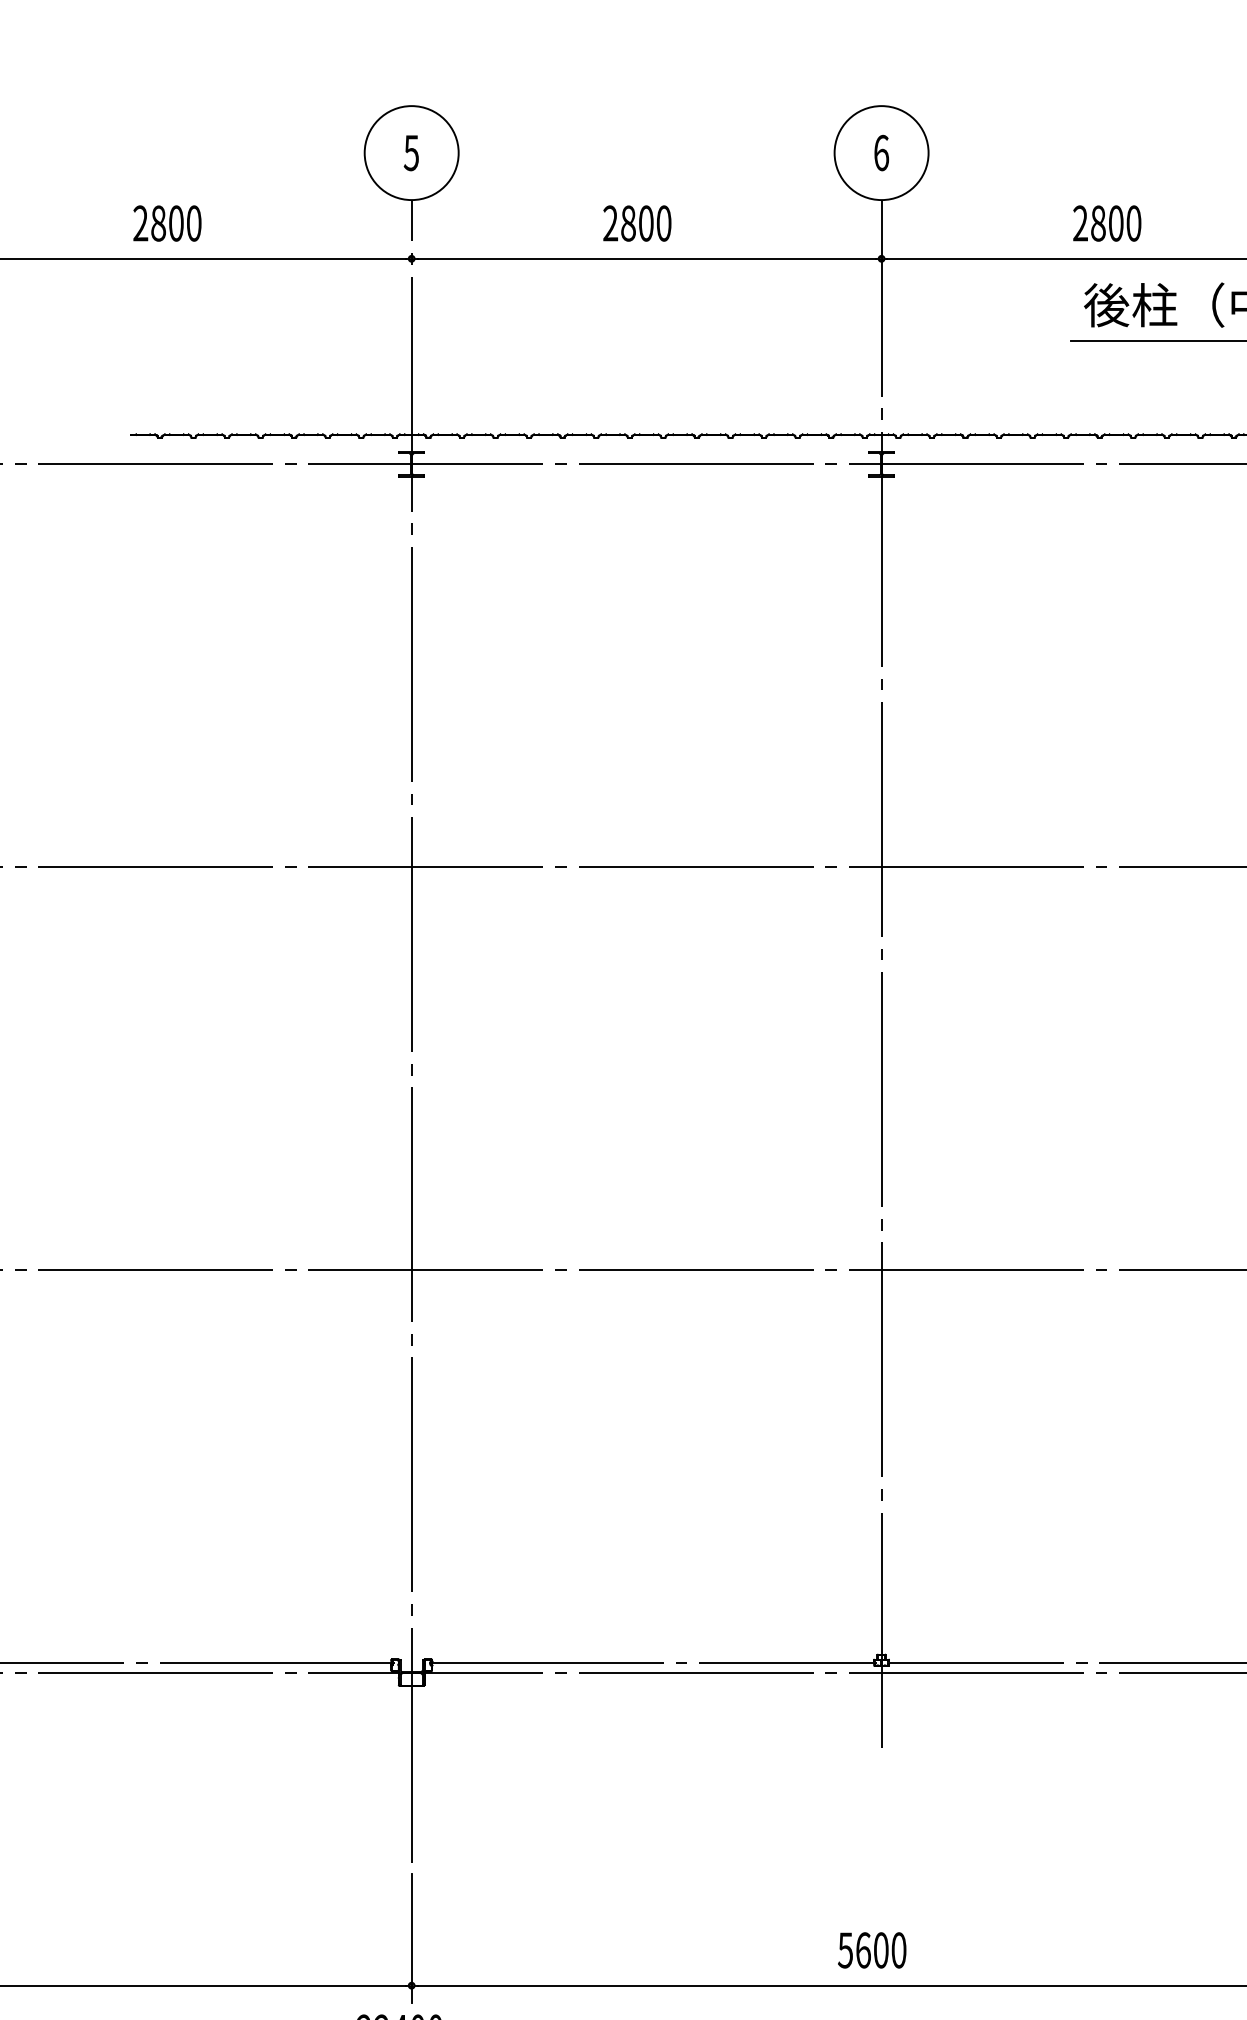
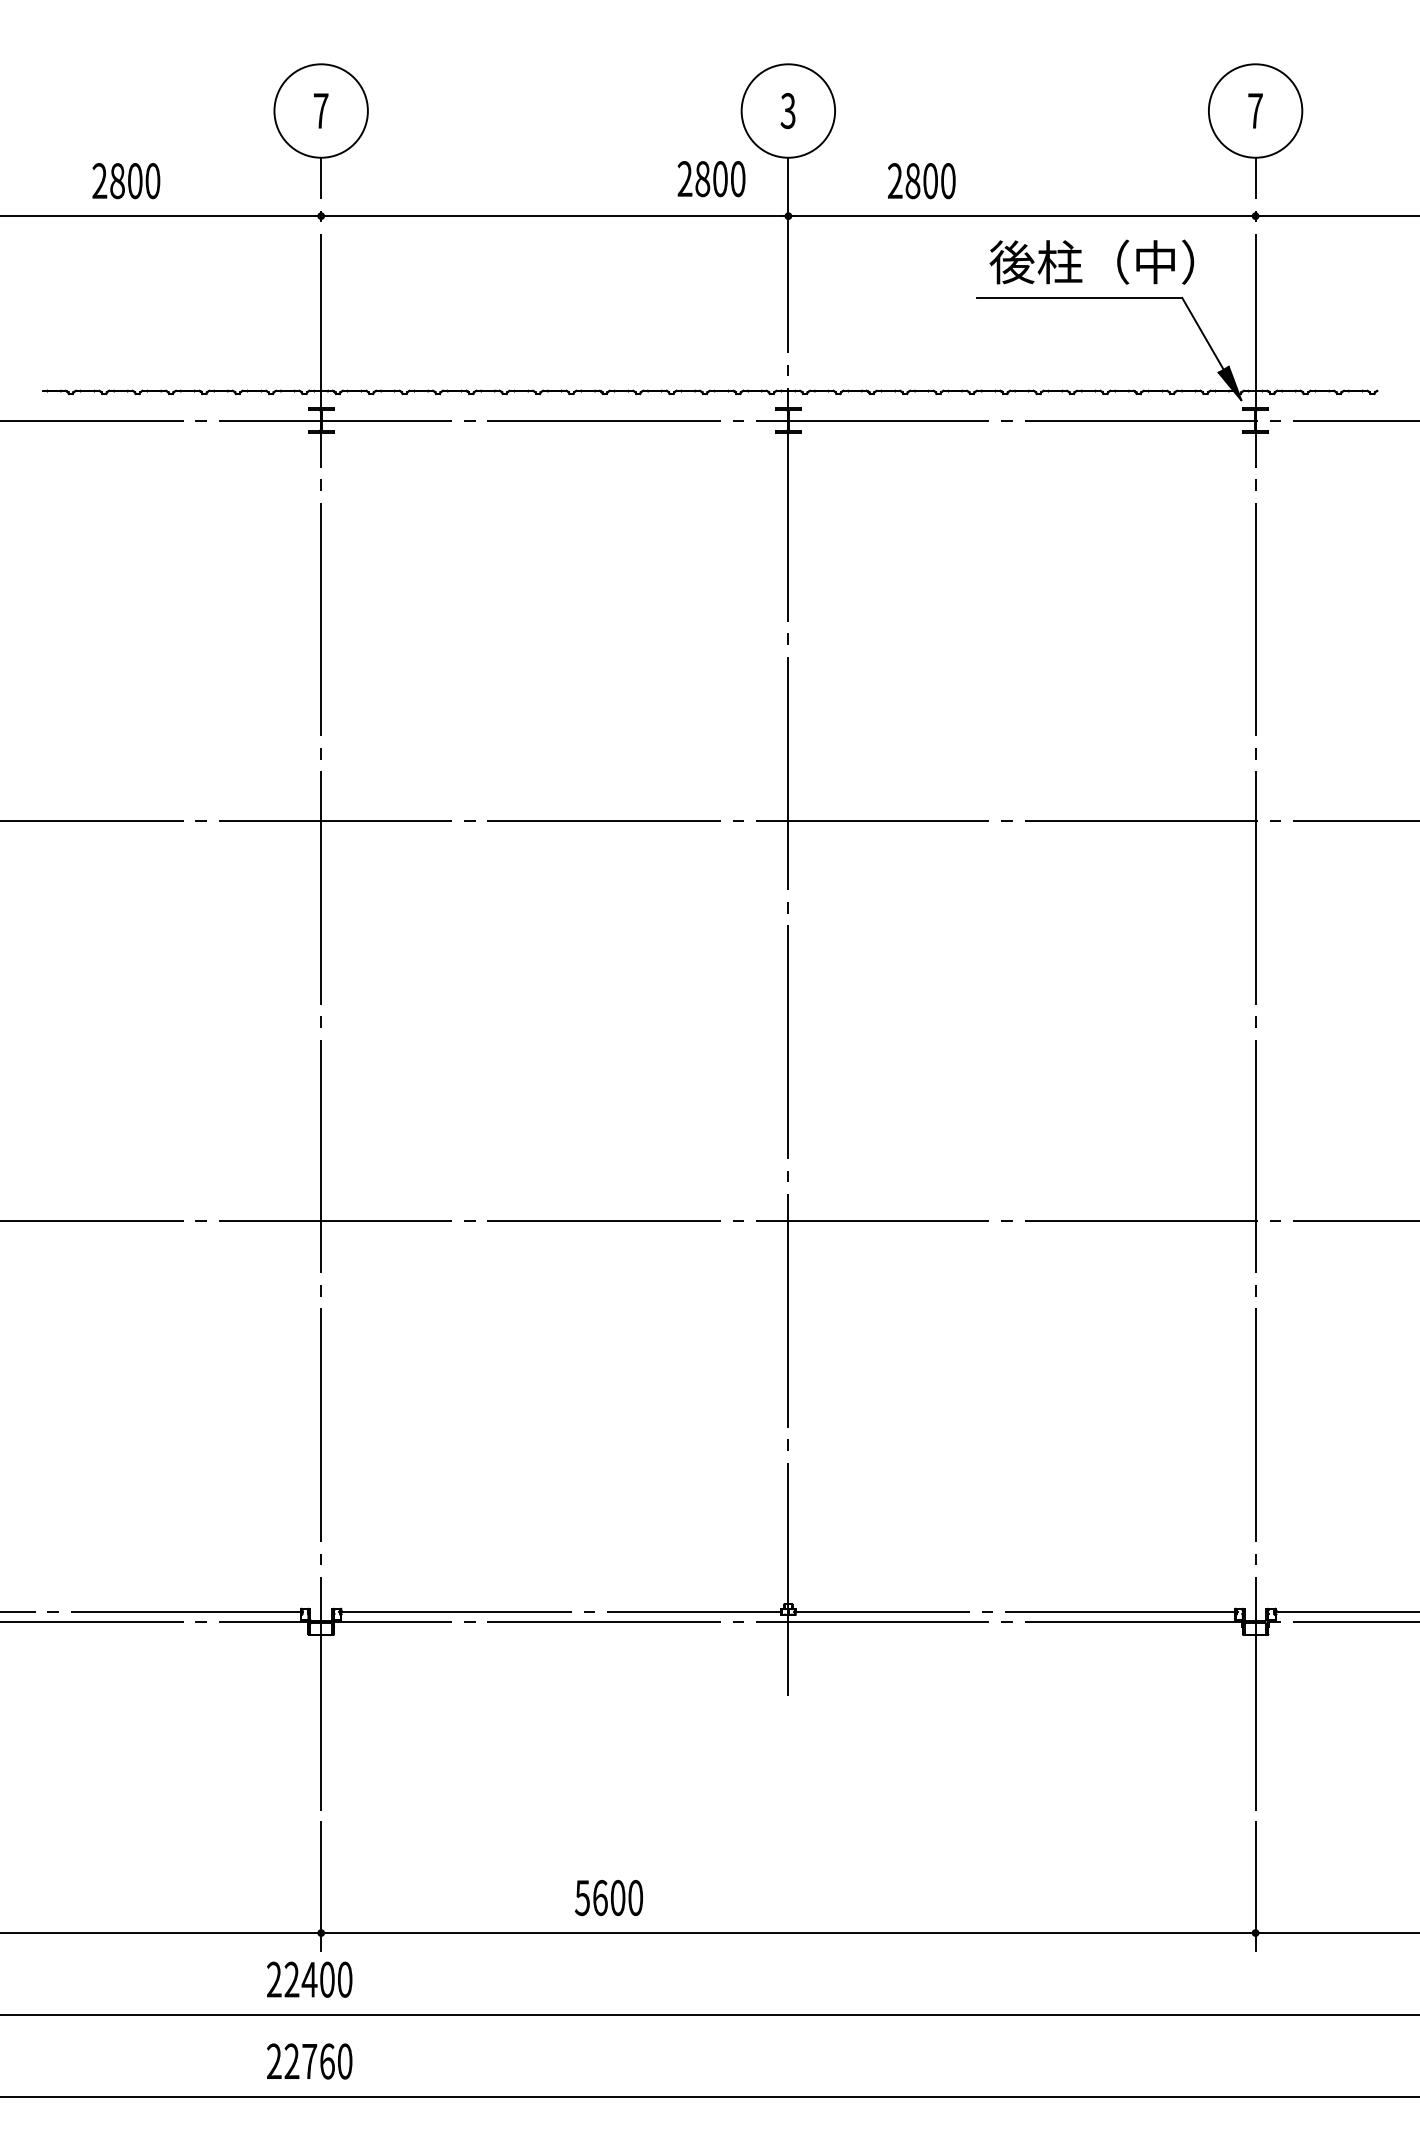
text: (410, 153) -> (320, 111), 5 -> 7
text: (880, 153) -> (787, 111), 6 -> 3
text: (167, 223) -> (126, 181), moved
text: (637, 223) -> (711, 179), moved
text: (1107, 223) -> (921, 181), moved
text: (871, 1950) -> (608, 1898), moved

